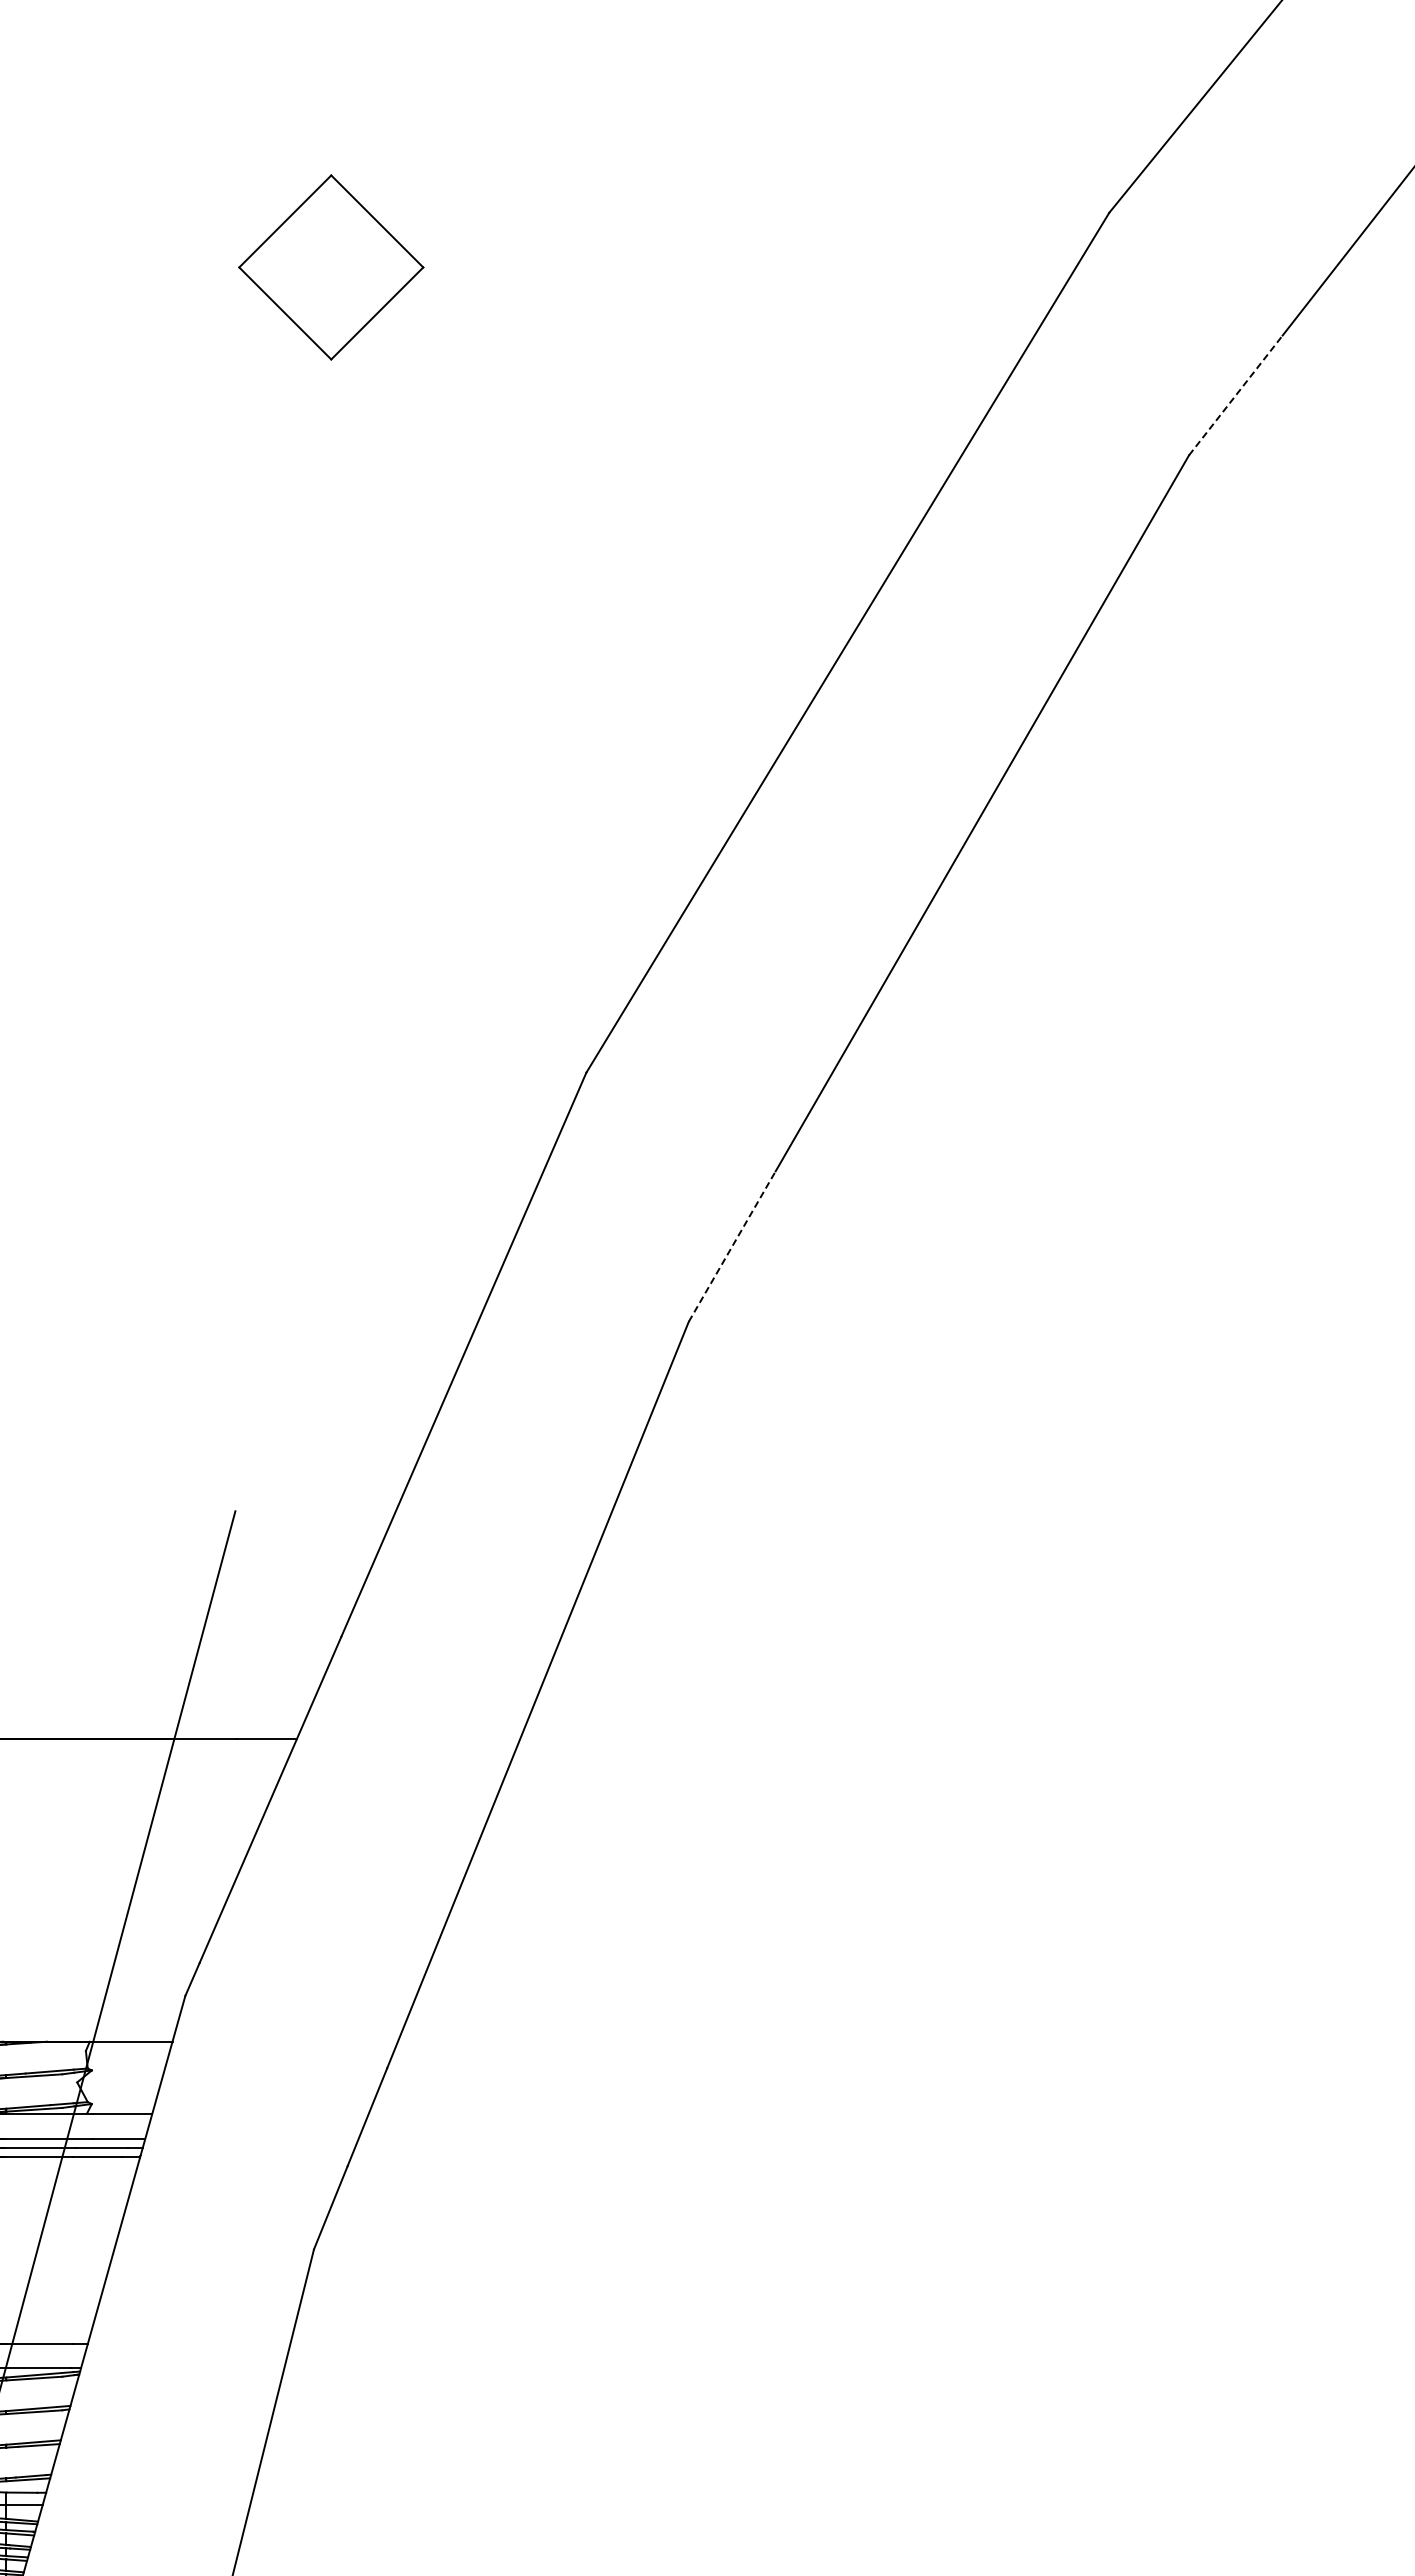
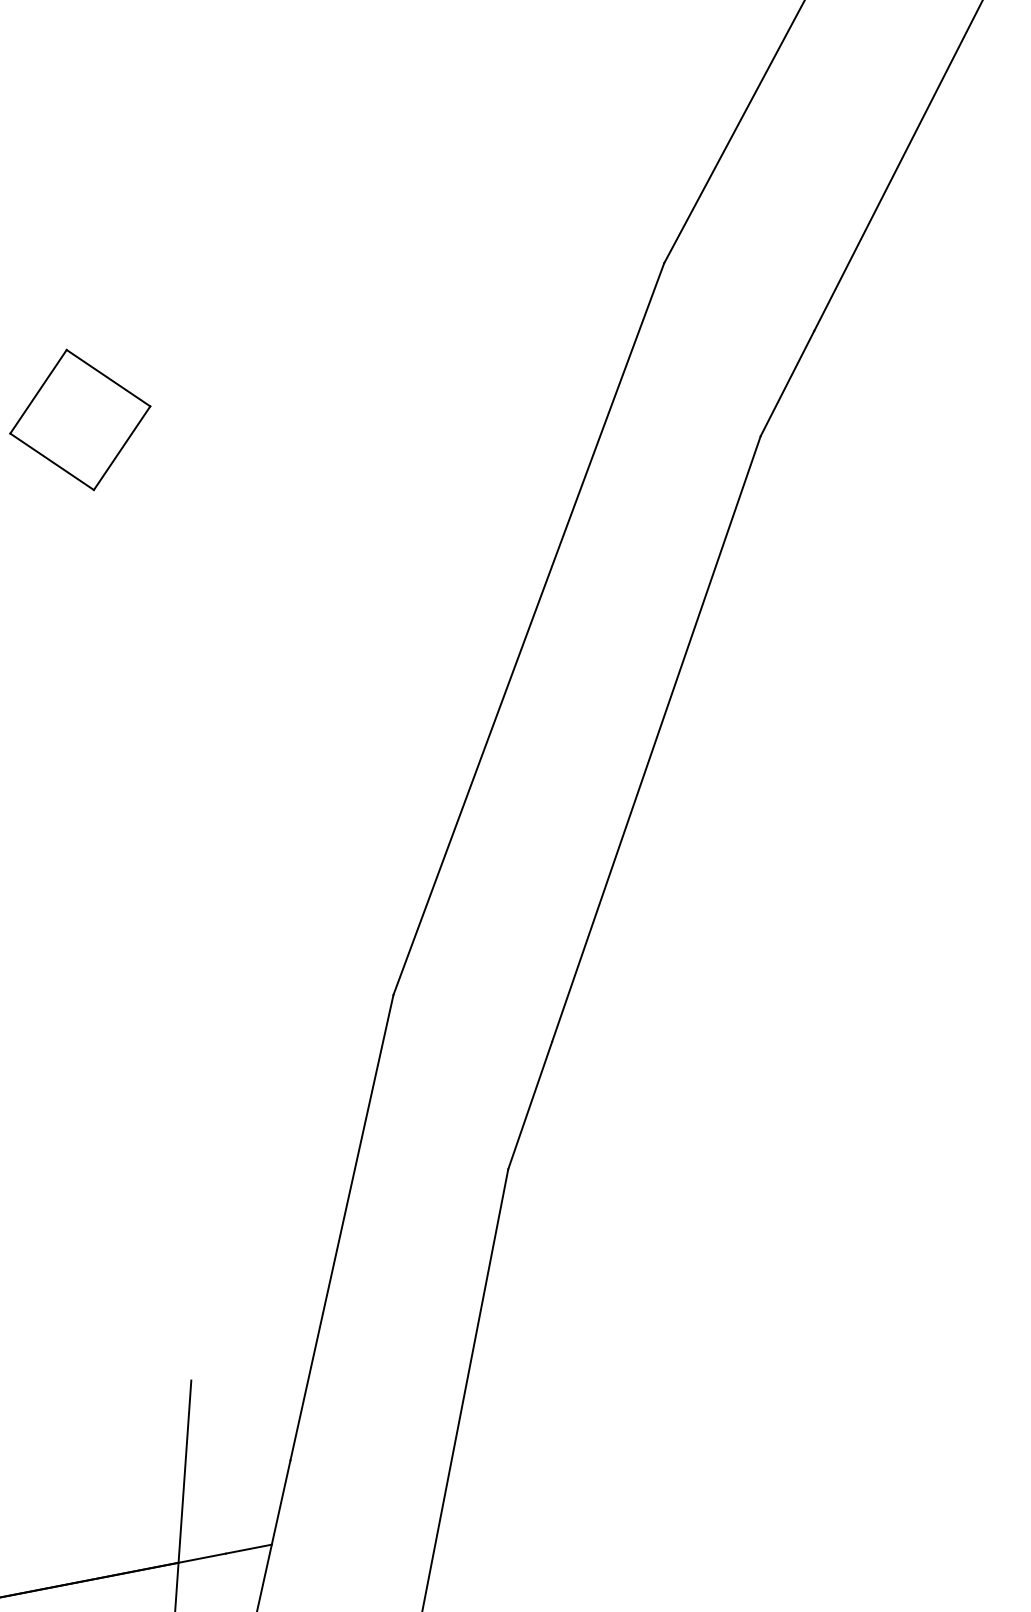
line: (1236, 395) -> (787, 383), dashed -> solid
line: (732, 1246) -> (530, 1105), dashed -> solid

